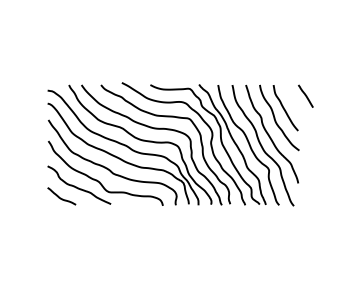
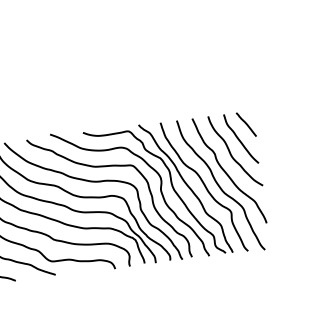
line: (305, 95) -> (245, 123), moved

